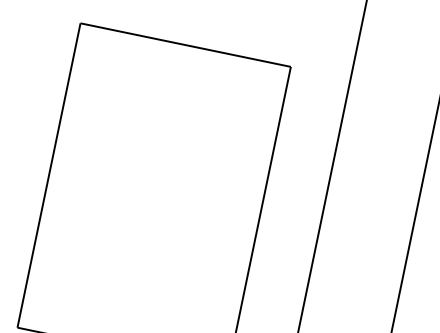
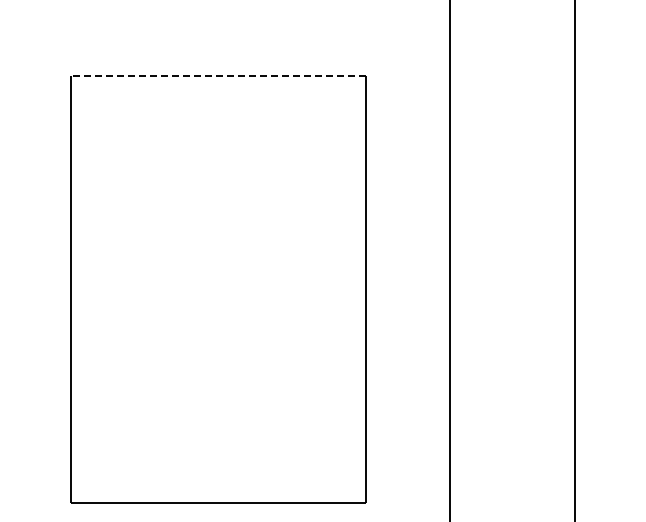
line: (185, 45) -> (218, 76), solid -> dashed

